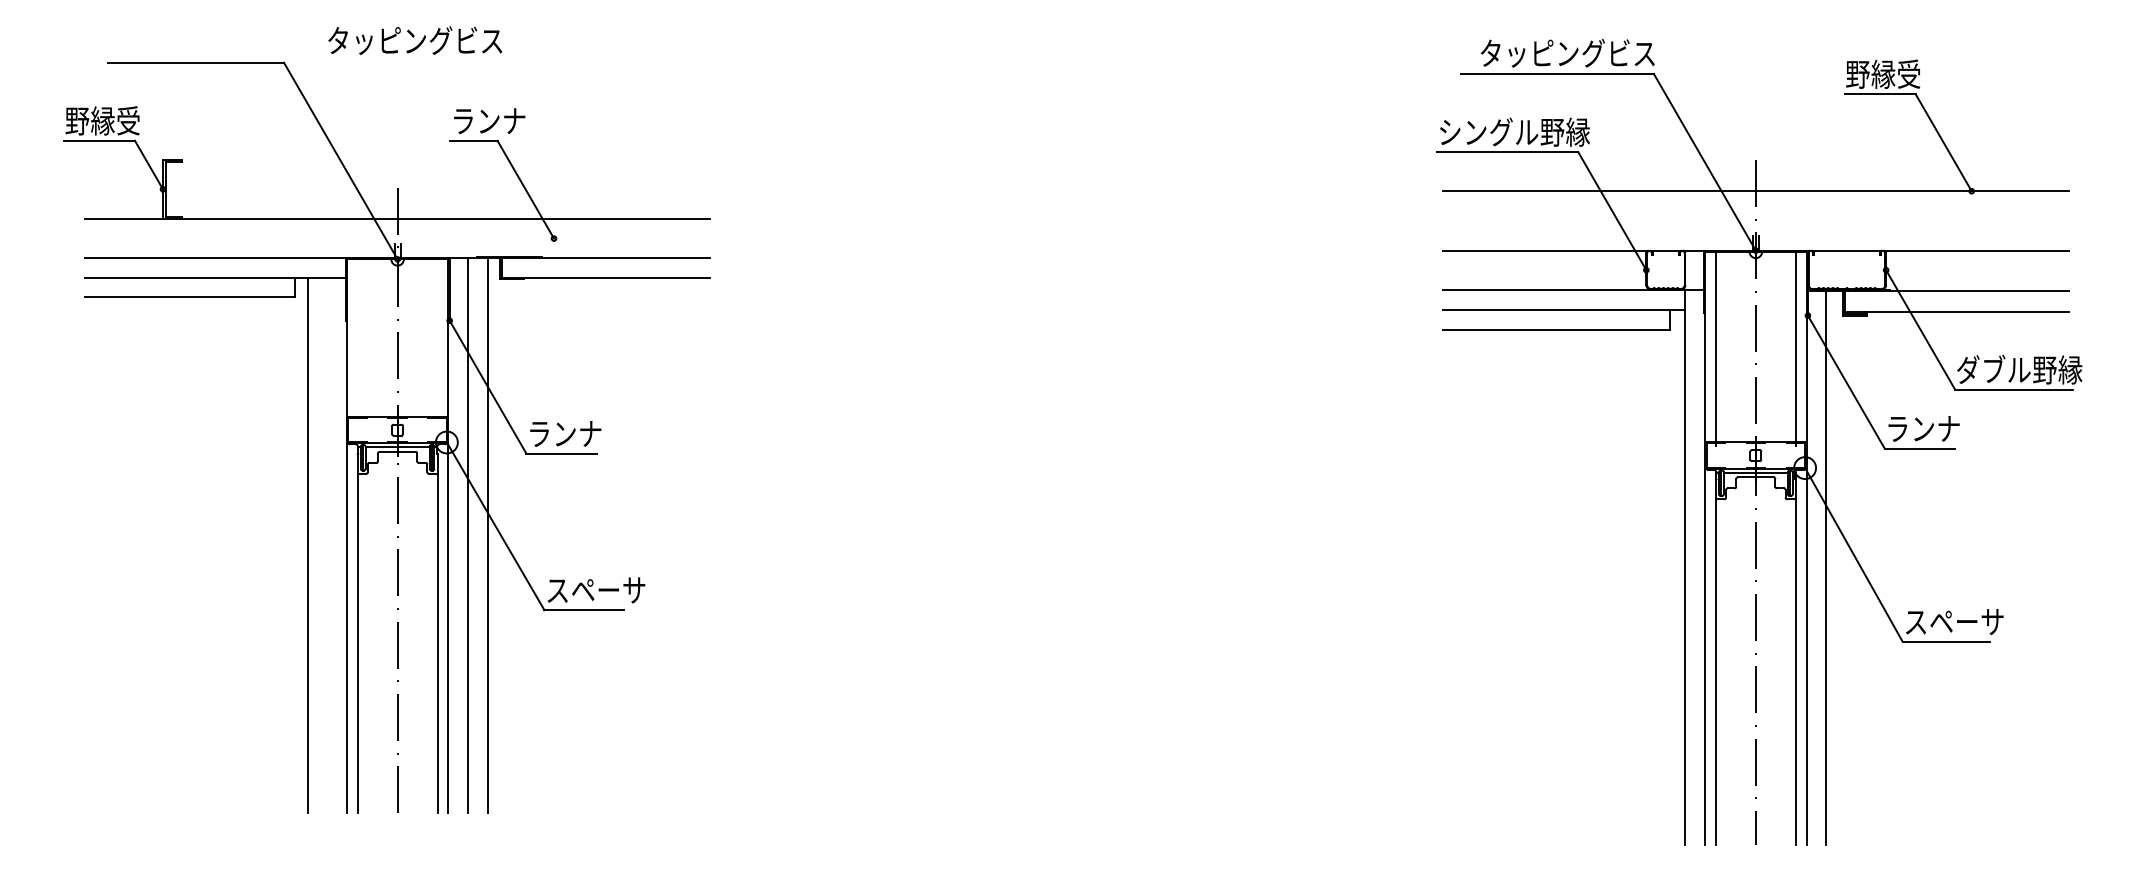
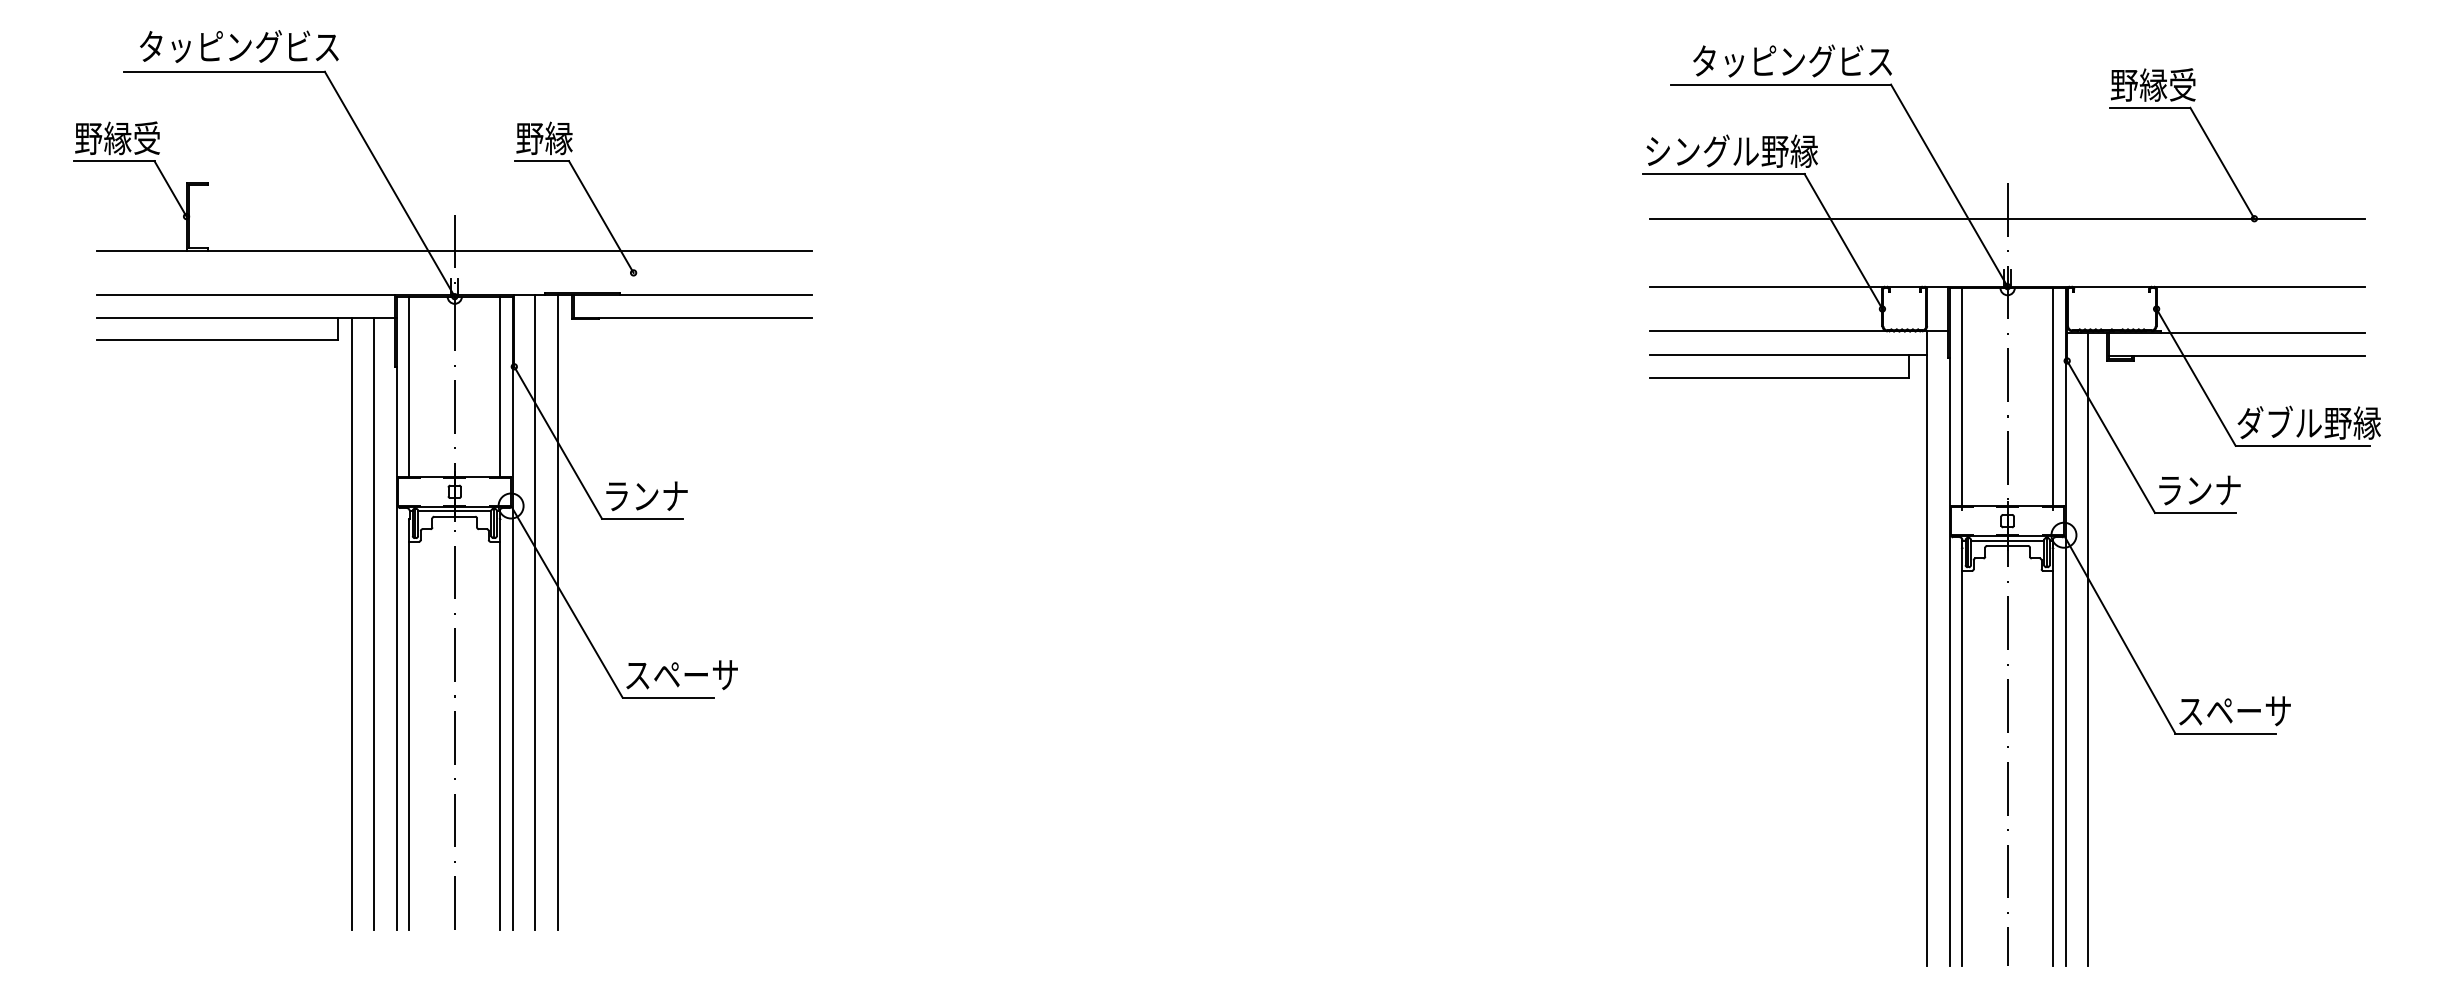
text: (415, 40) -> (239, 46), moved
text: (488, 120) -> (558, 137), ランナ -> 野縁
line: (357, 337) -> (408, 385), added
line: (437, 337) -> (500, 385), added
line: (327, 545) -> (374, 623), added

